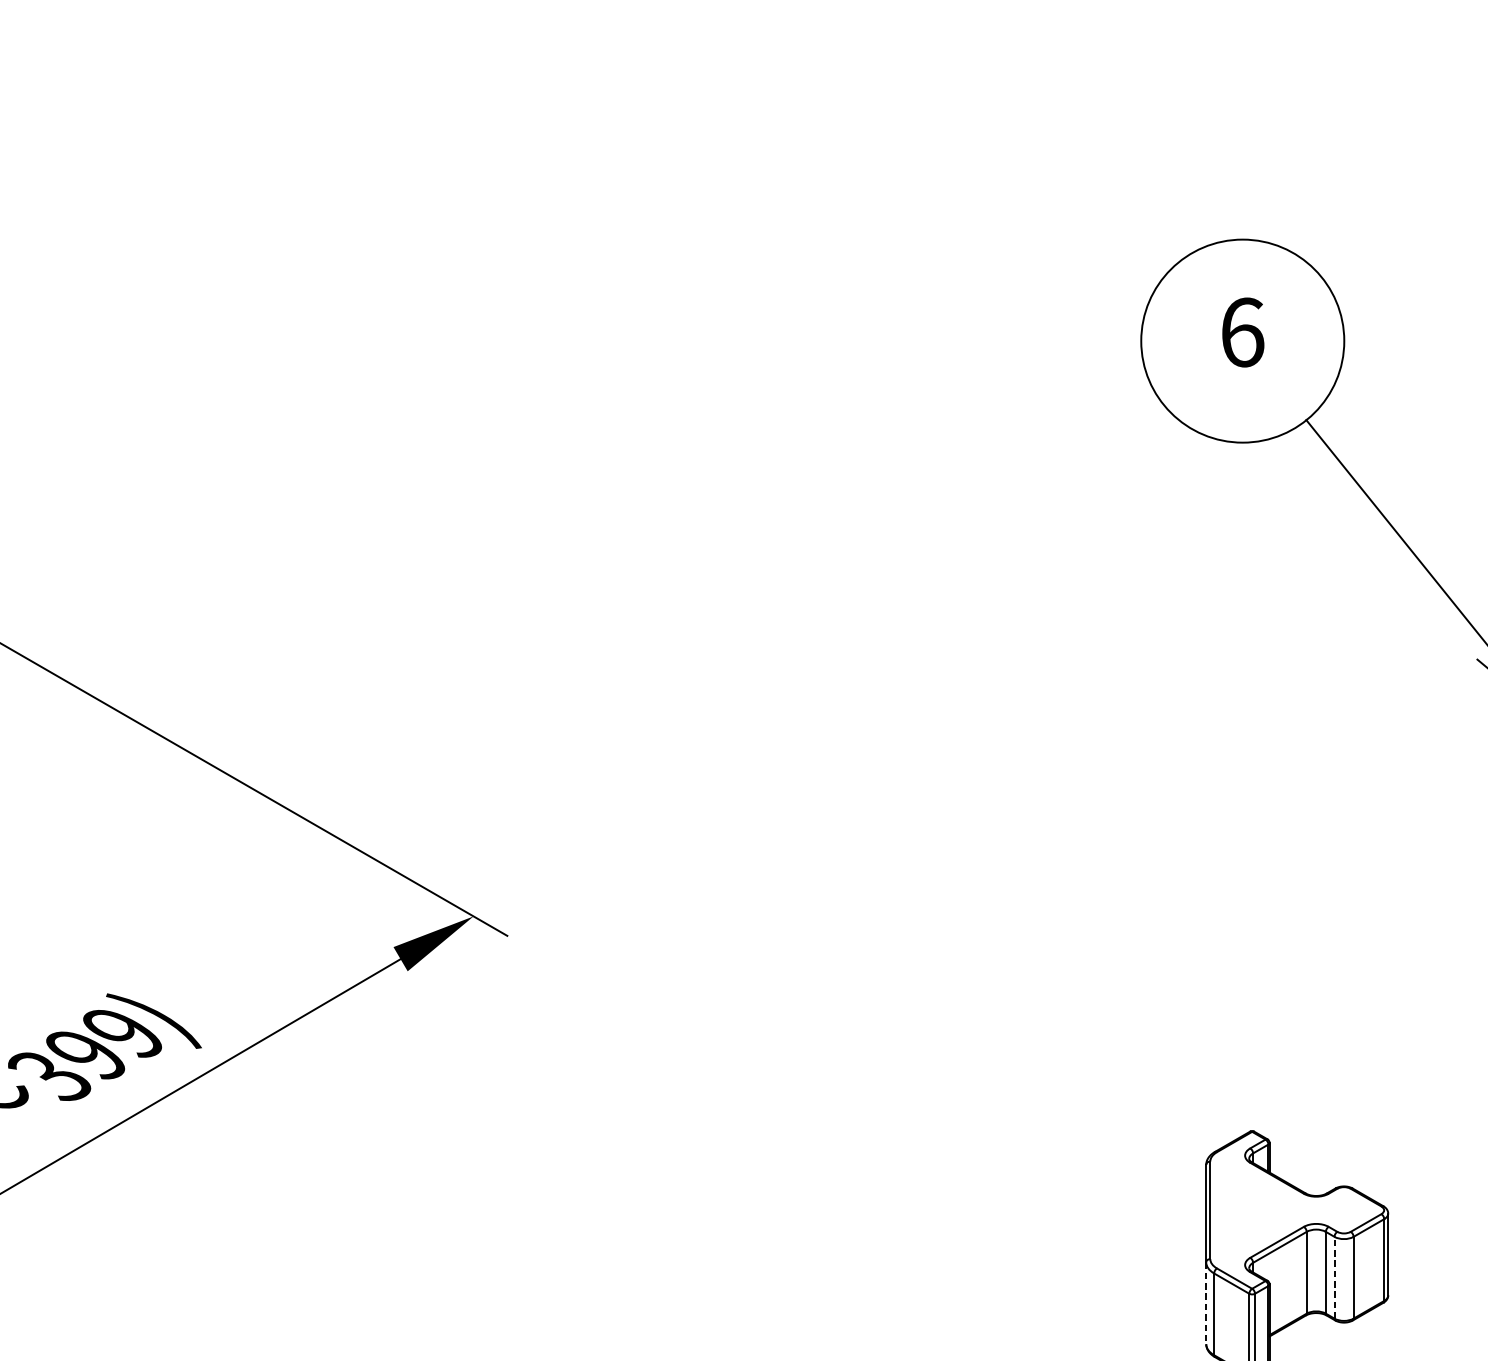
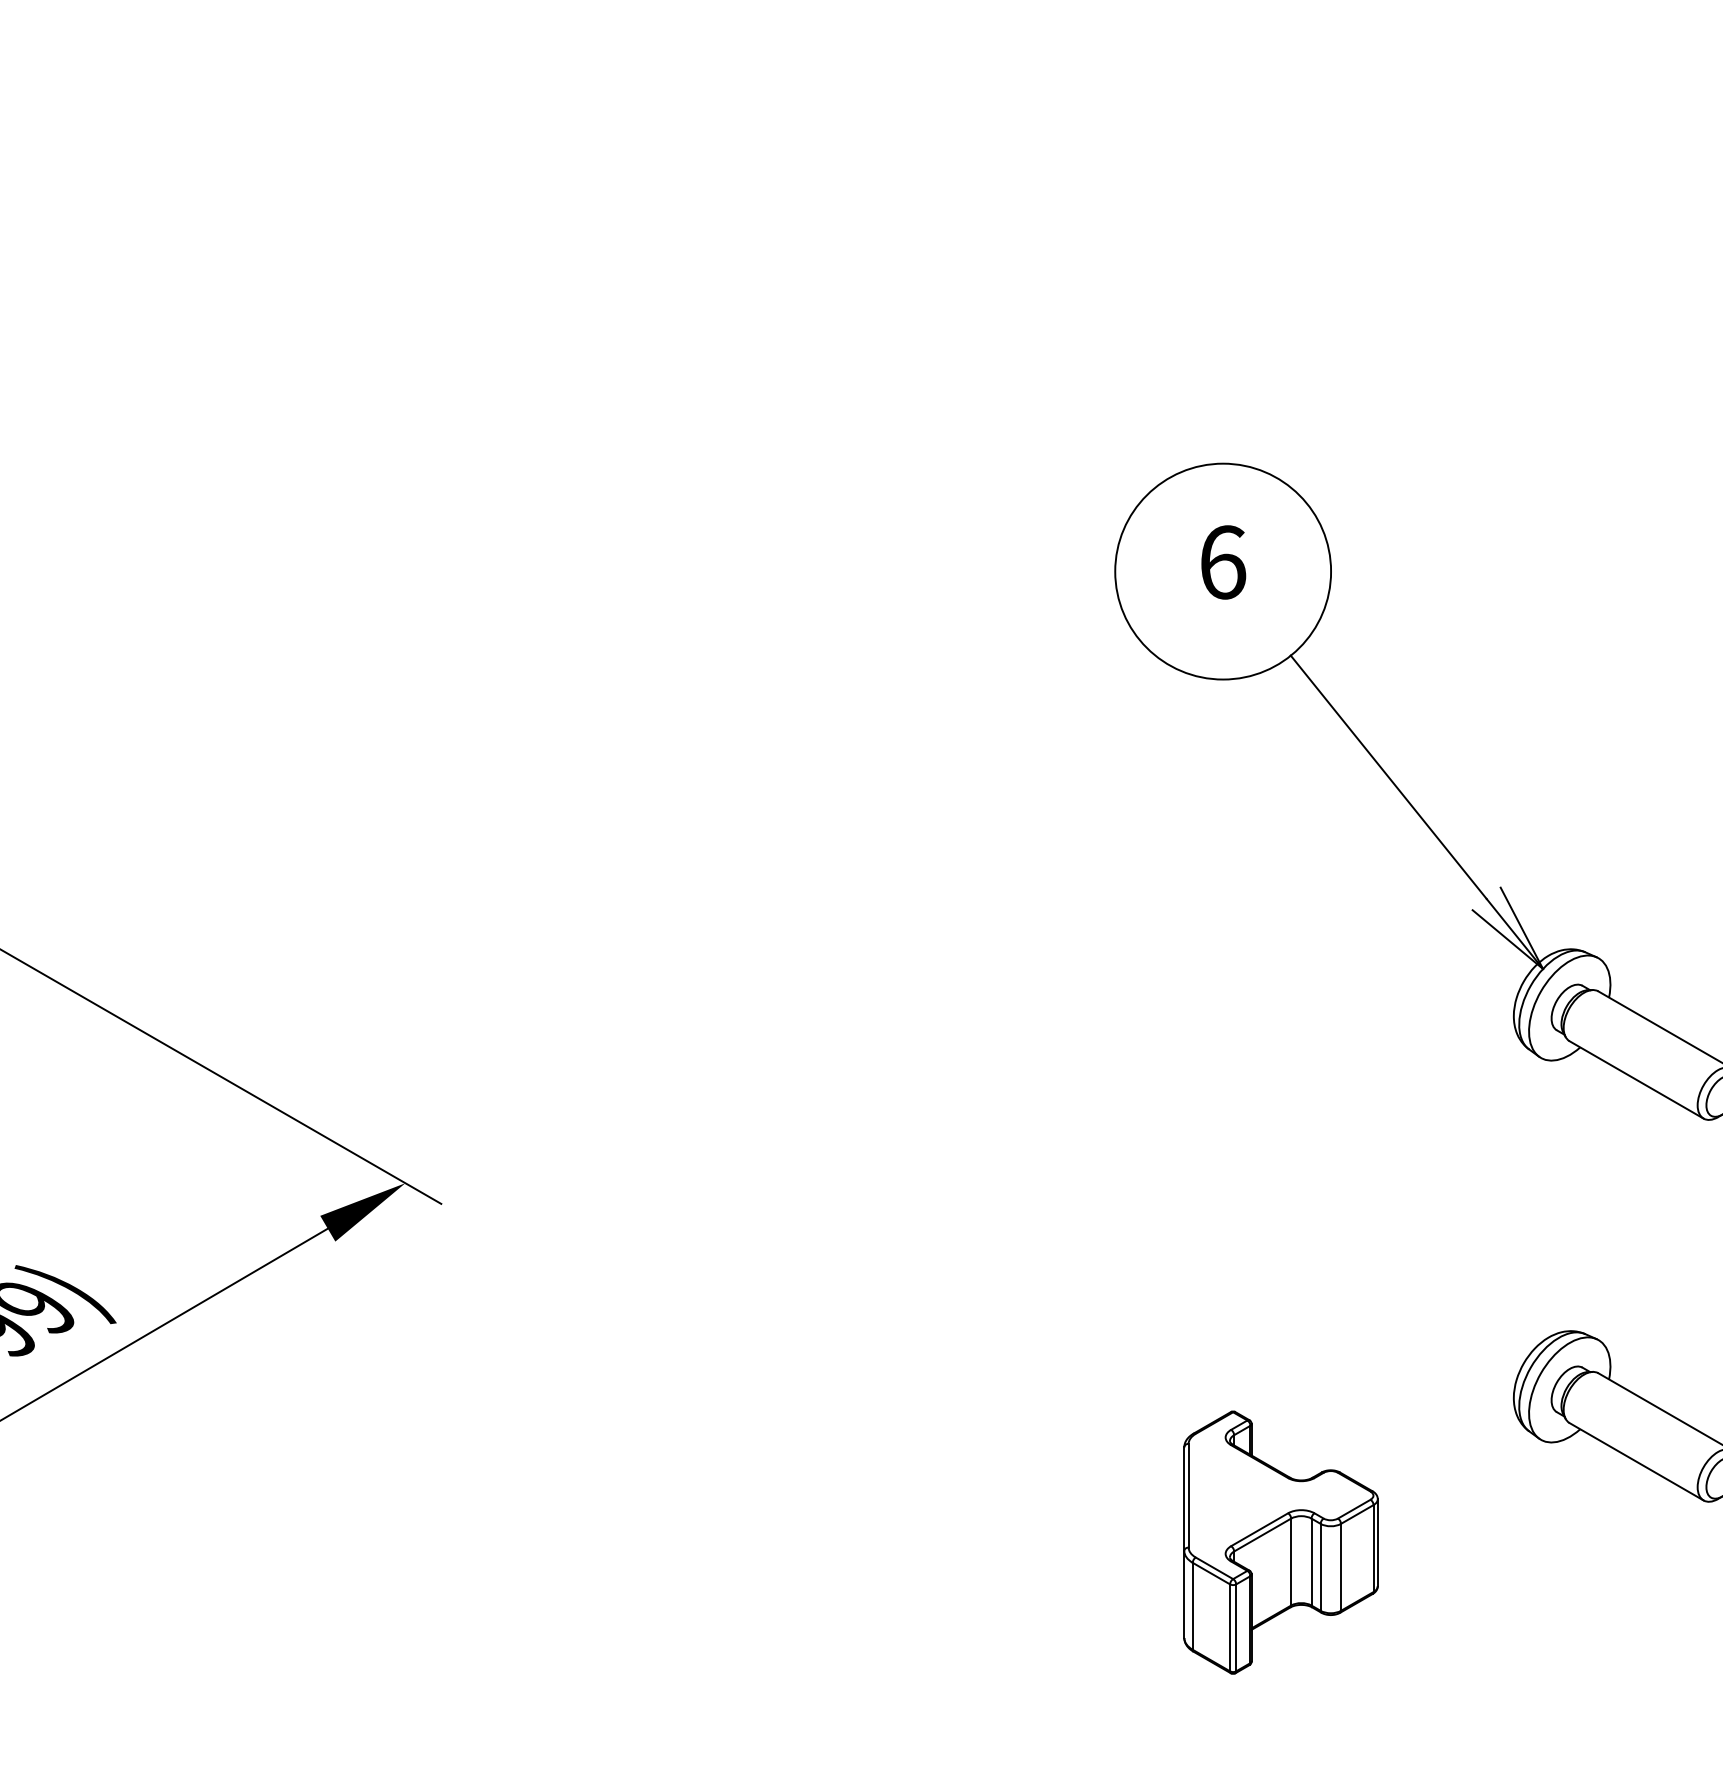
line: (1334, 1276) -> (1320, 1566), dashed -> solid
line: (1206, 1304) -> (1184, 1595), dashed -> solid

